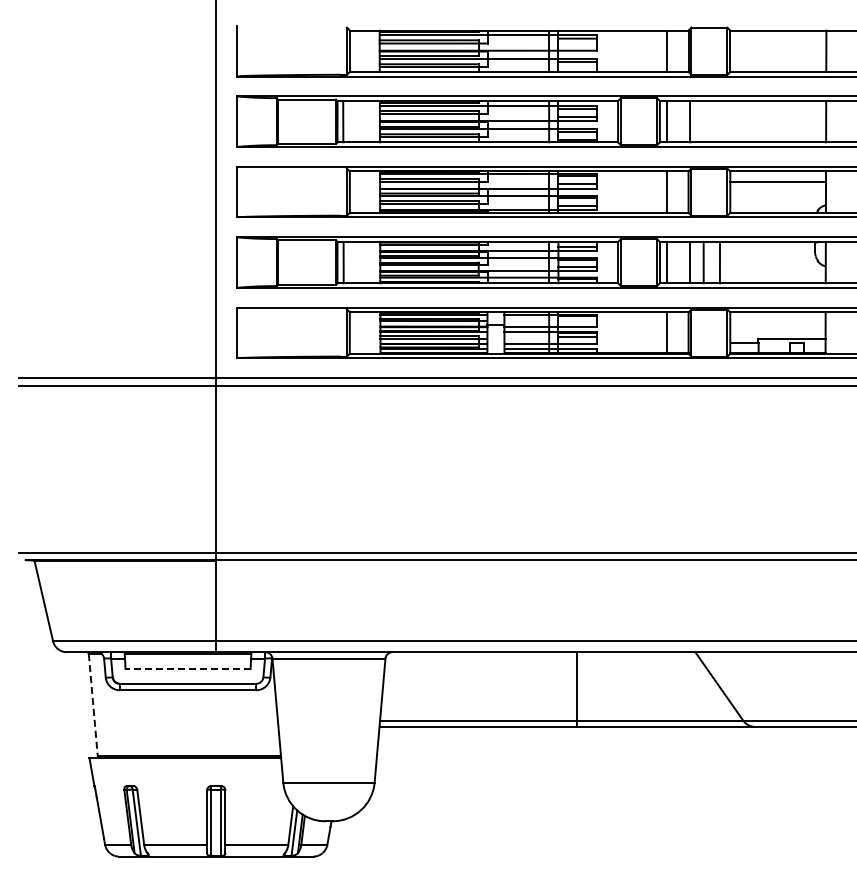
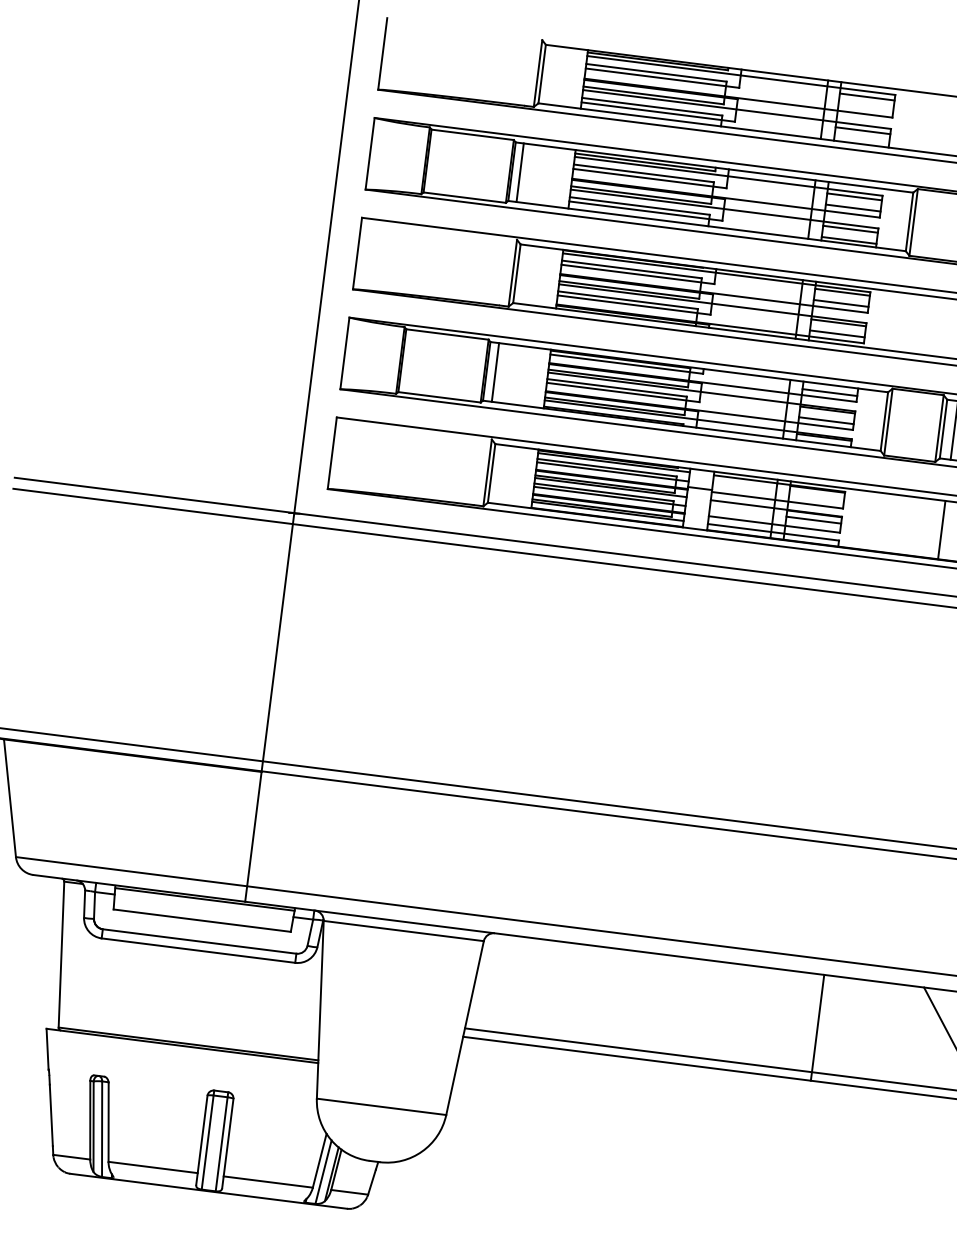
line: (188, 669) -> (202, 921), dashed -> solid
line: (576, 689) -> (817, 1027), moved
line: (93, 705) -> (61, 955), dashed -> solid

